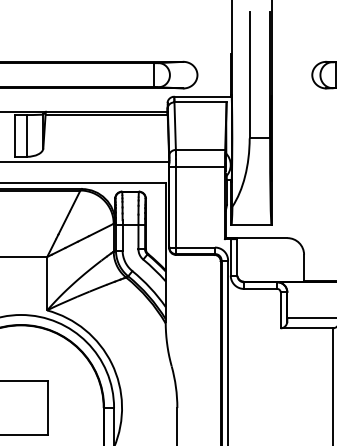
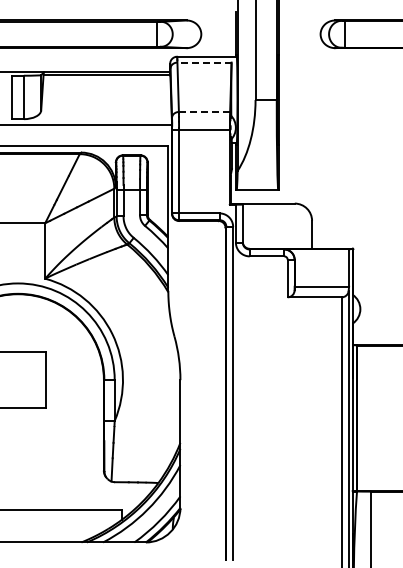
line: (200, 102) -> (204, 62), solid -> dashed
line: (200, 149) -> (204, 111), solid -> dashed

